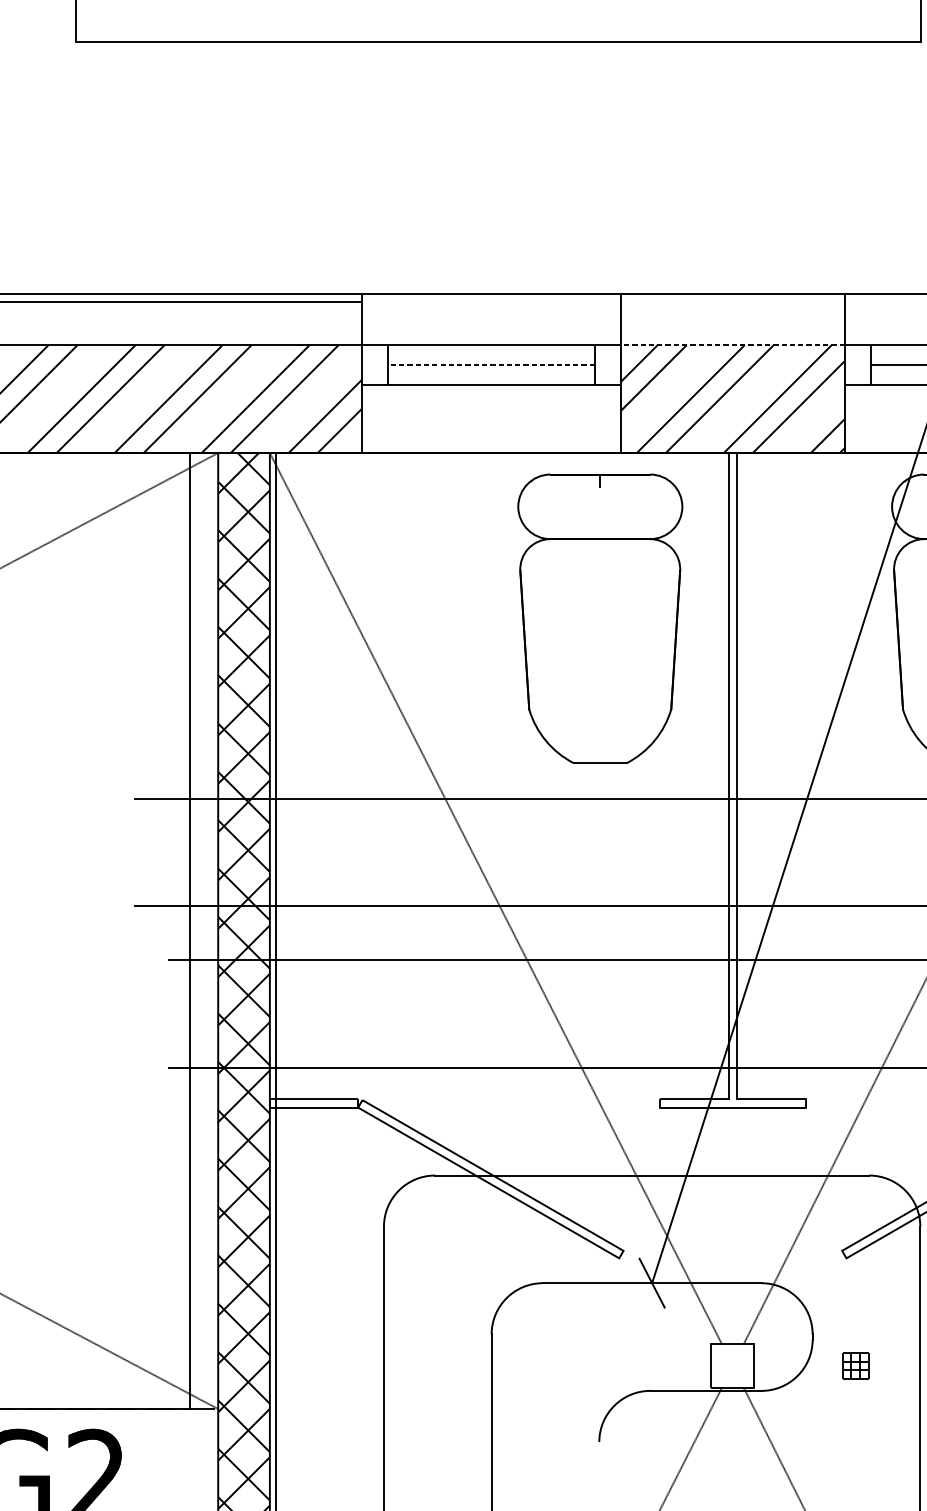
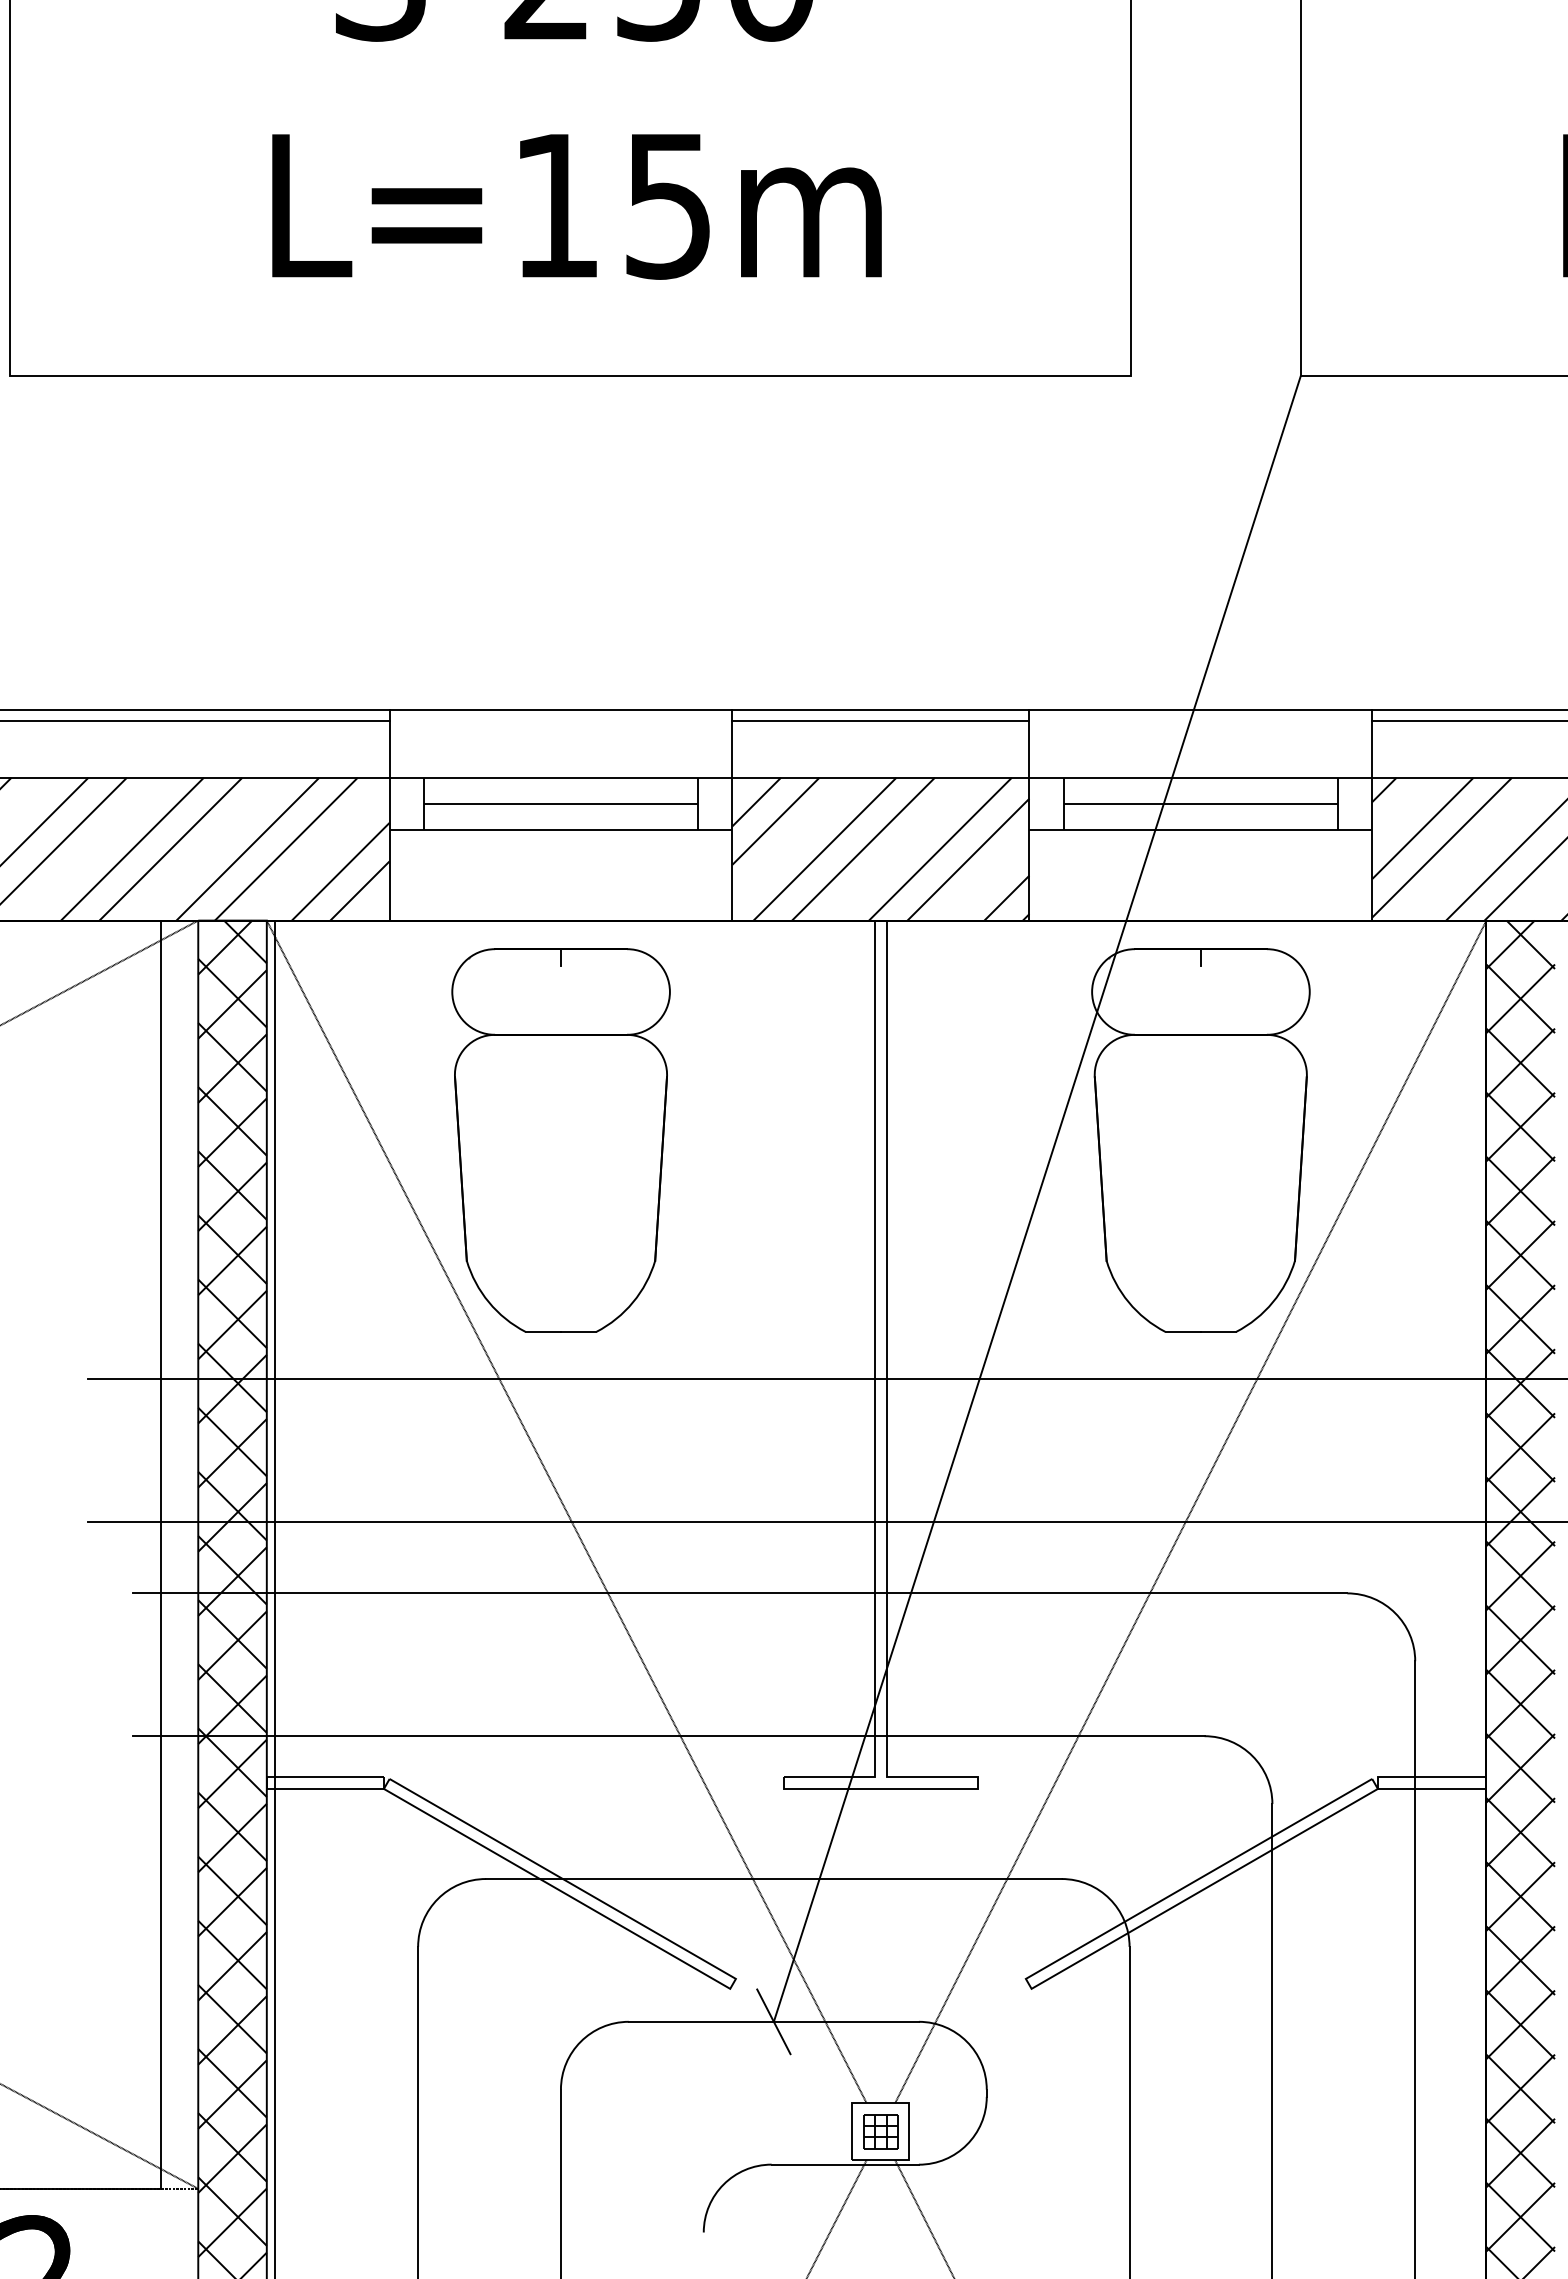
line: (732, 302) -> (880, 720), added
line: (732, 345) -> (880, 777), dashed -> solid
line: (491, 365) -> (560, 804), dashed -> solid
part: (599, 618) -> (560, 1140), moved
part: (855, 1365) -> (880, 2131), moved

